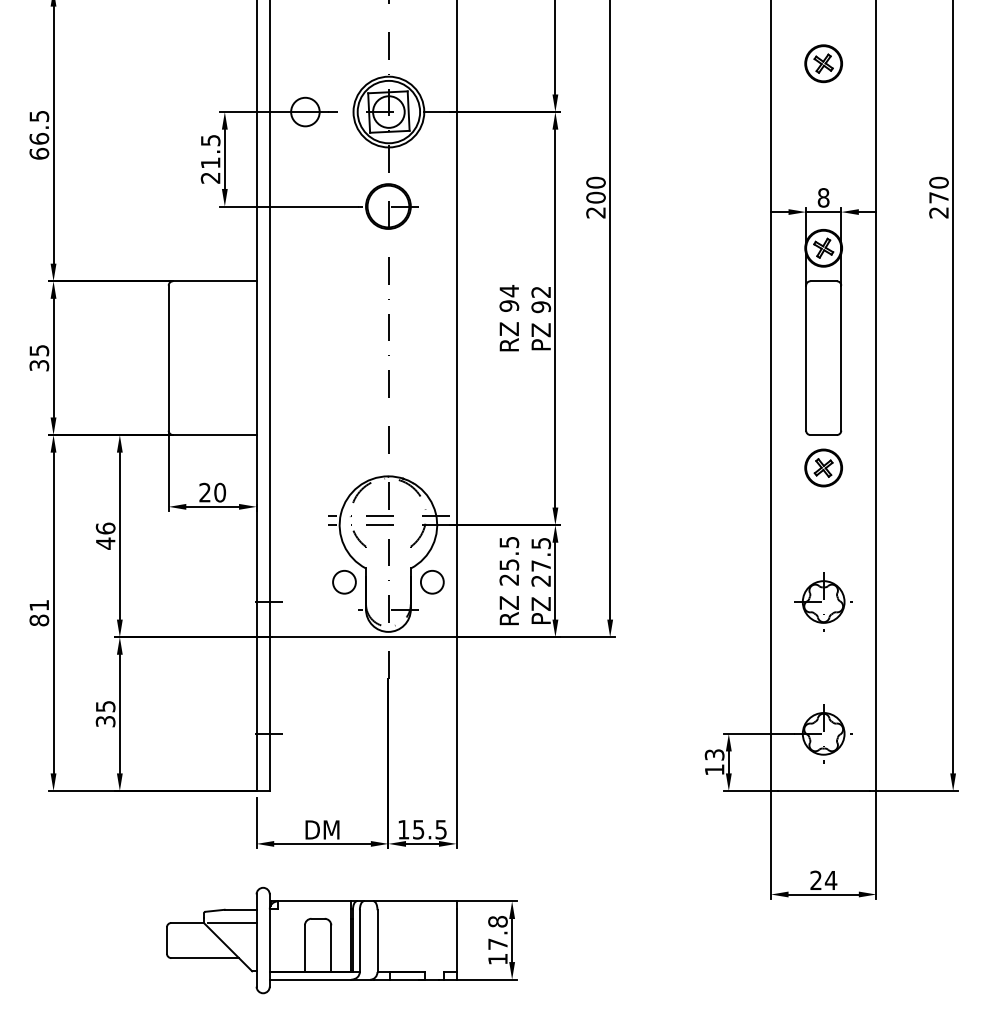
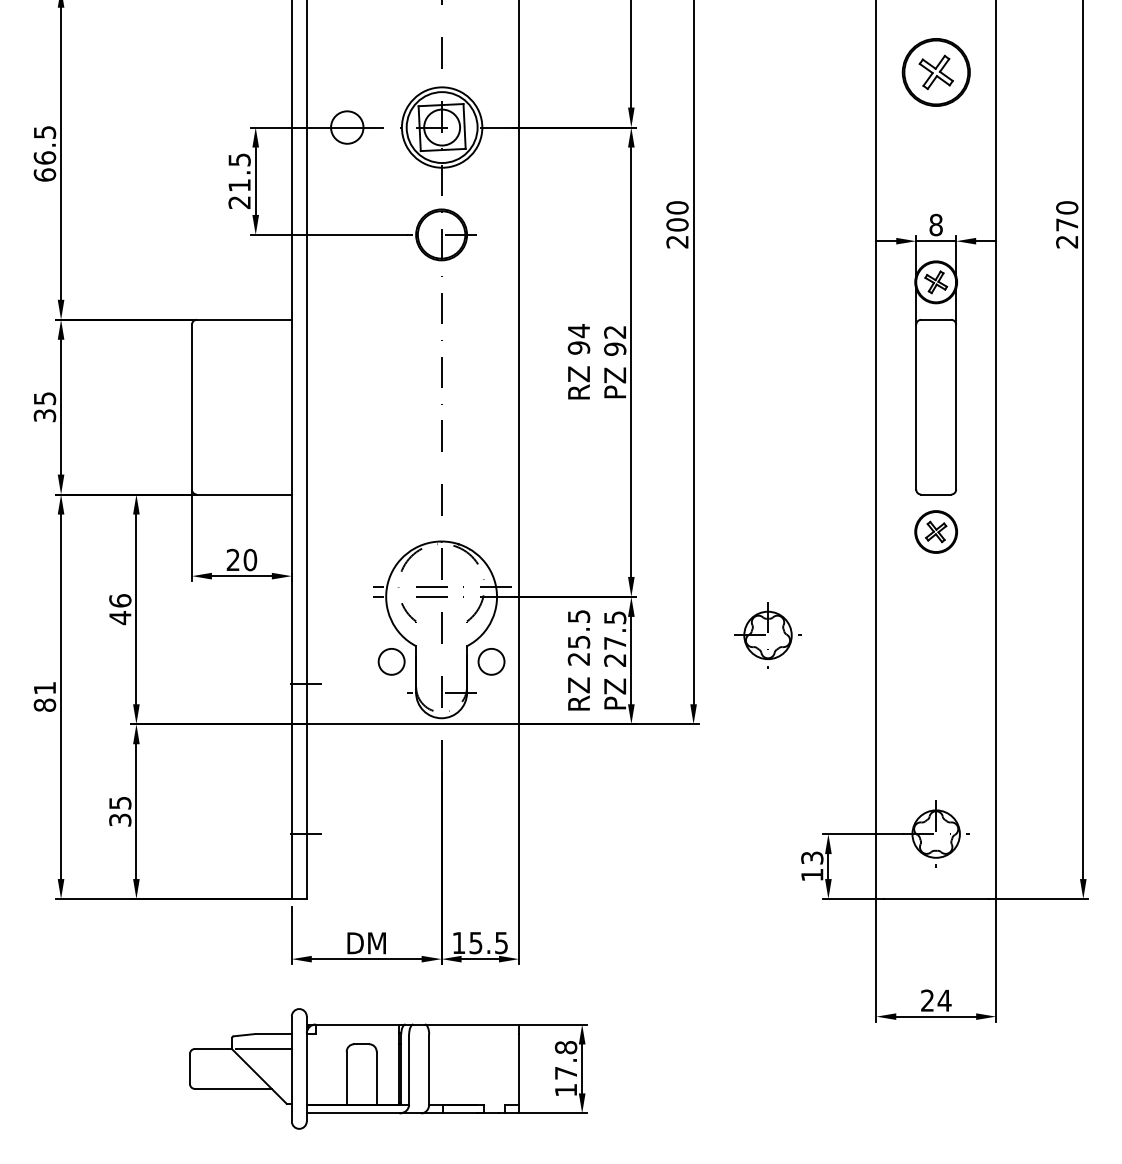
part: (823, 63) -> (935, 72), size x1.6
part: (823, 601) -> (767, 634), moved

